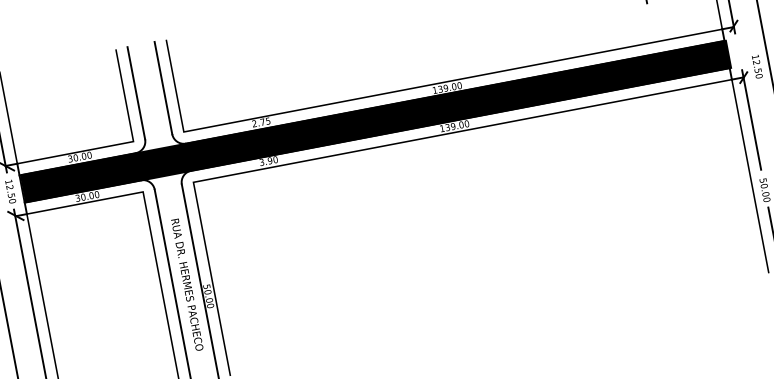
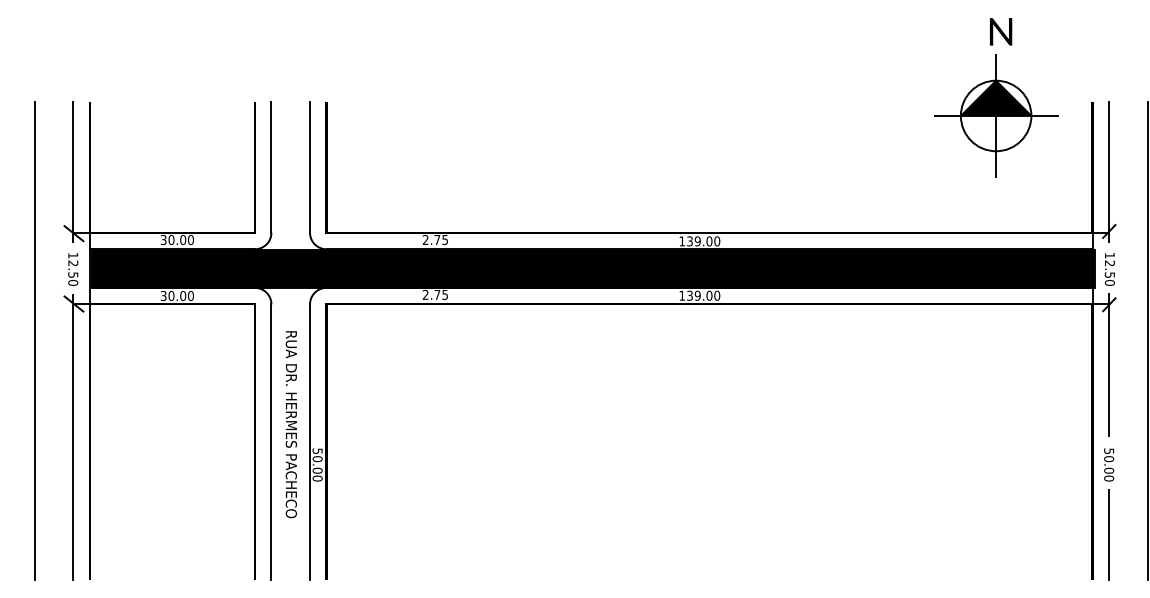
text: (757, 66) -> (1109, 269), moved
text: (268, 160) -> (435, 294), 3.90 -> 2.75
text: (186, 284) -> (290, 424), moved

